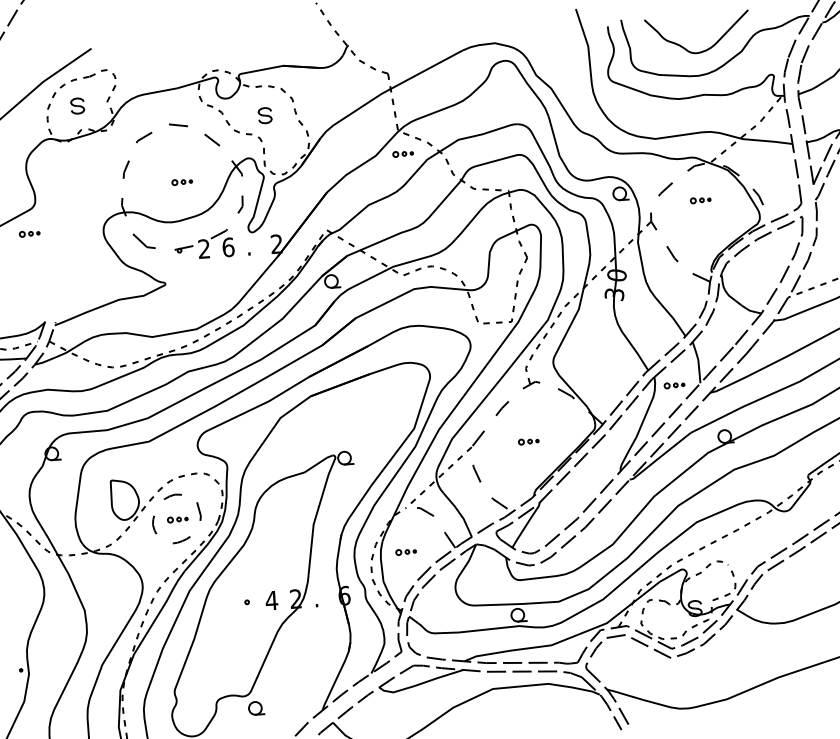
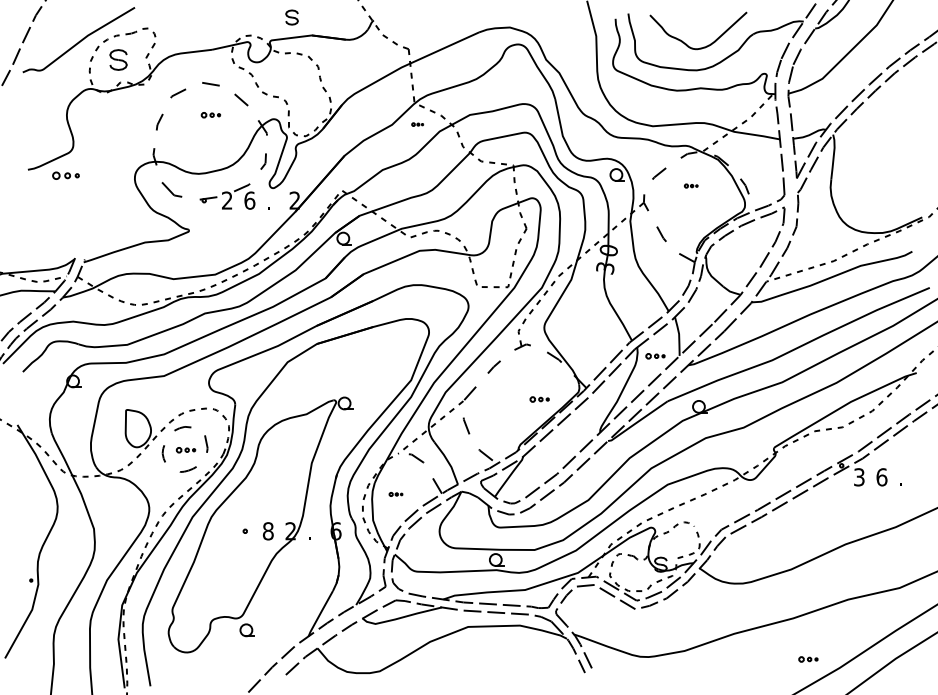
part: (77, 106) -> (118, 60), size x1.4
part: (264, 115) -> (291, 17), moved
part: (402, 153) -> (417, 124), size x0.6
part: (181, 182) -> (210, 115), moved
part: (701, 199) -> (691, 185), size x0.7
part: (30, 233) -> (66, 175), size x1.4
part: (528, 441) -> (539, 399), moved
part: (405, 552) -> (395, 494), size x0.7
text: (272, 600) -> (268, 531), 4 -> 8

